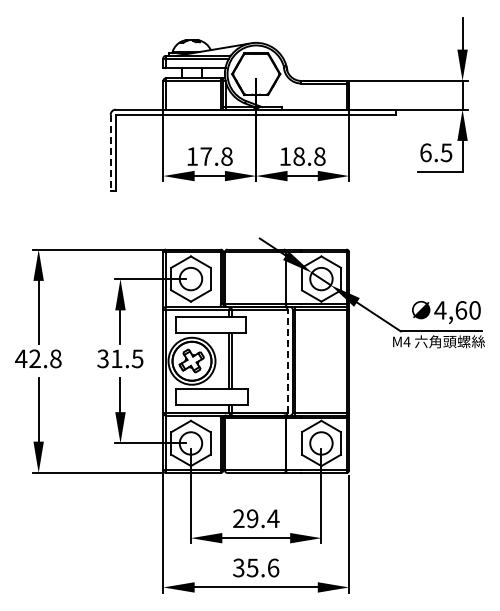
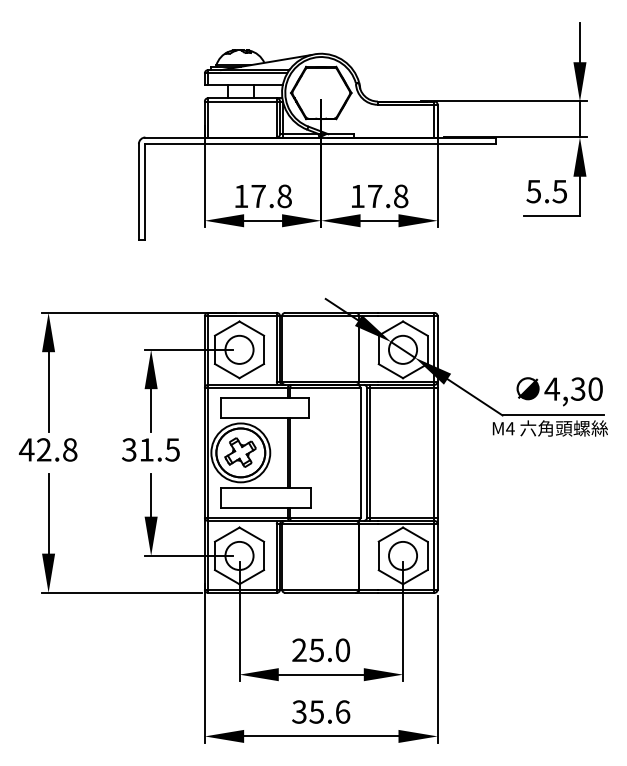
text: (425, 152) -> (533, 191), 6.5 -> 5.5
line: (110, 153) -> (138, 192), dashed -> solid
text: (298, 156) -> (374, 196), 18.8 -> 17.8
text: (461, 310) -> (578, 389), 4,60 -> 4,30
line: (287, 361) -> (360, 453), dashed -> solid
text: (262, 518) -> (329, 649), 29.4 -> 25.0

